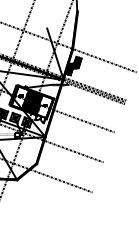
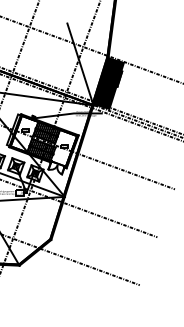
fill: (73, 65) -> (109, 82), added

